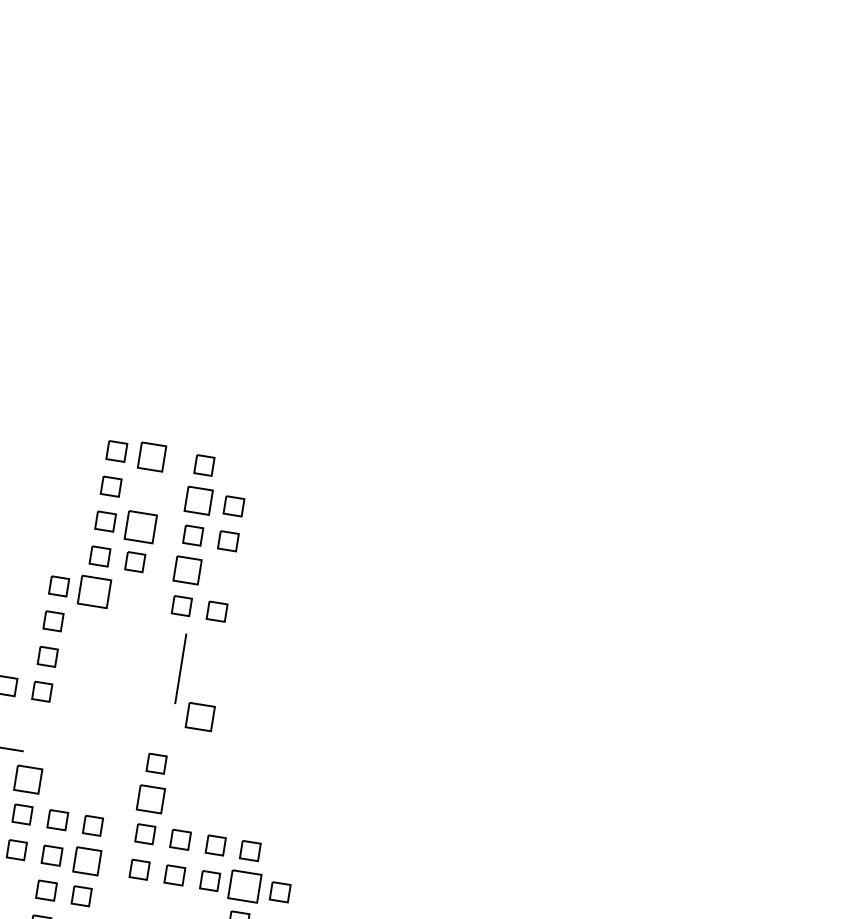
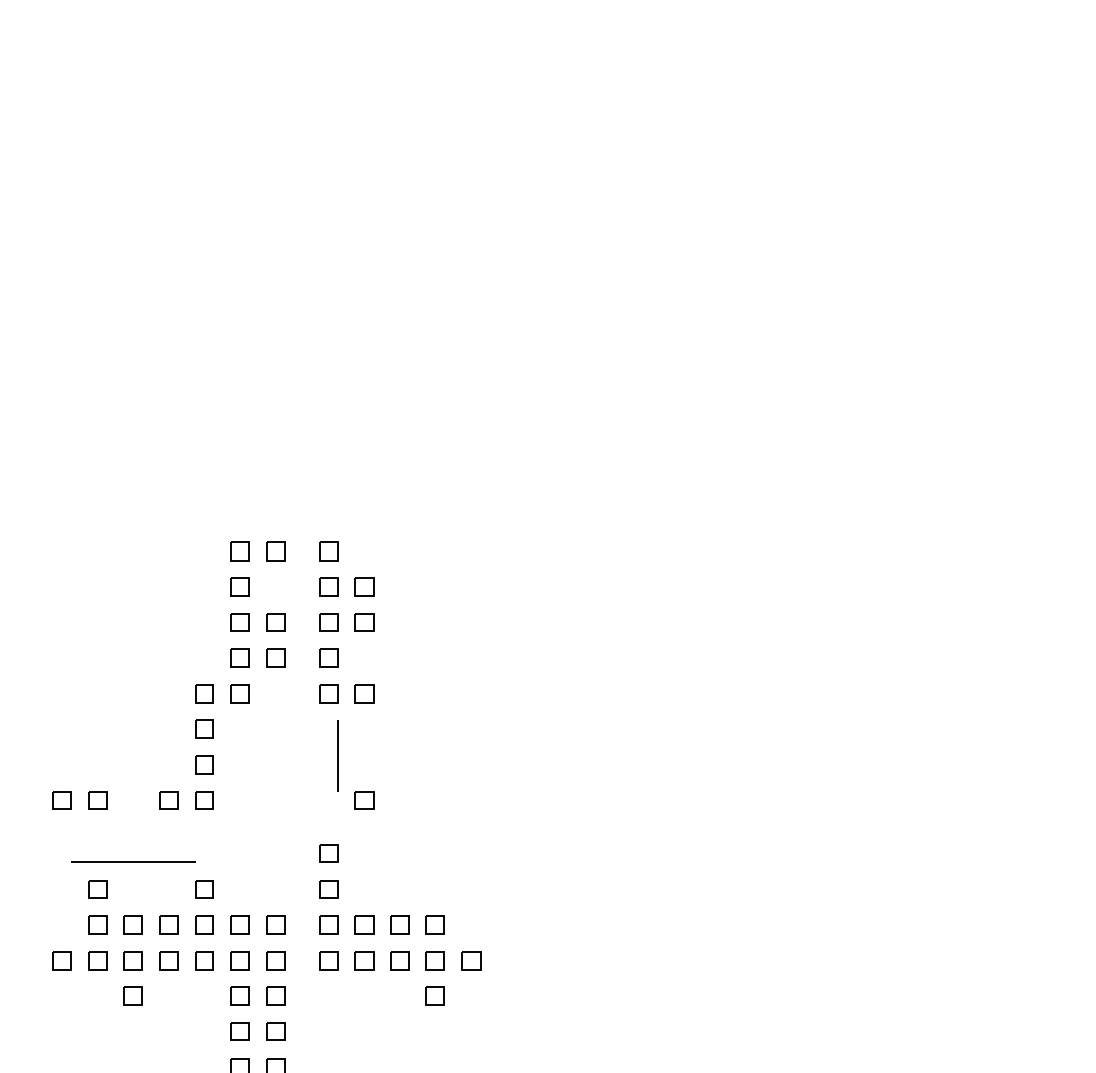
part: (151, 457) -> (275, 551), size x0.71
part: (198, 500) -> (328, 586), size x0.71
part: (140, 527) -> (275, 622), size x0.62
part: (187, 570) -> (328, 657), size x0.71
part: (93, 591) -> (239, 693), size x0.62
part: (200, 717) -> (364, 800), size x0.71
part: (28, 779) -> (204, 889), size x0.71
part: (150, 799) -> (328, 889), size x0.71
part: (86, 860) -> (275, 960), size x0.71
part: (243, 886) -> (434, 960), size x0.62

